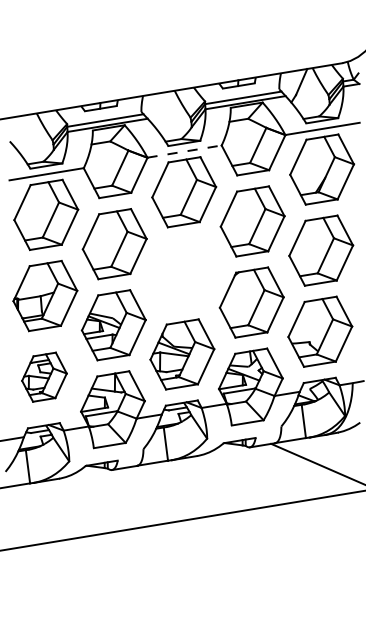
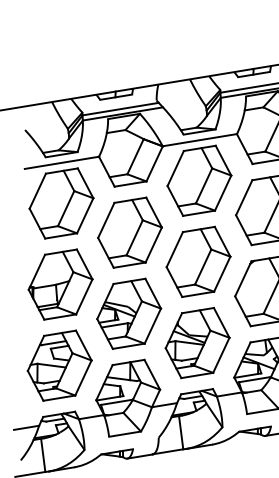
line: (184, 151) -> (199, 140), dashed -> solid
part: (183, 273) -> (198, 262), added
part: (44, 377) -> (59, 366), size x1.43

